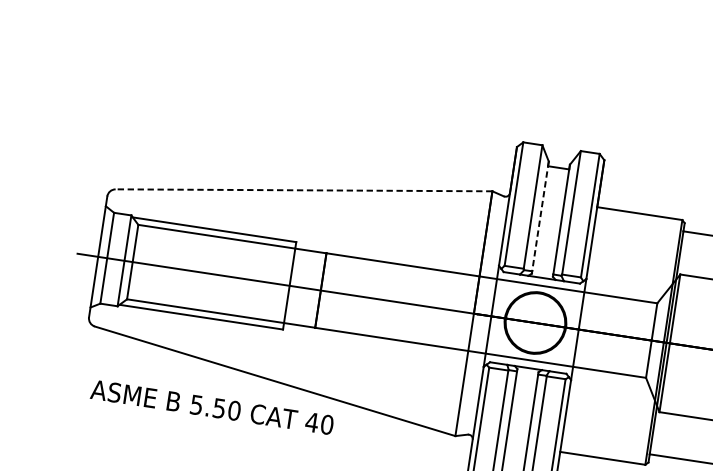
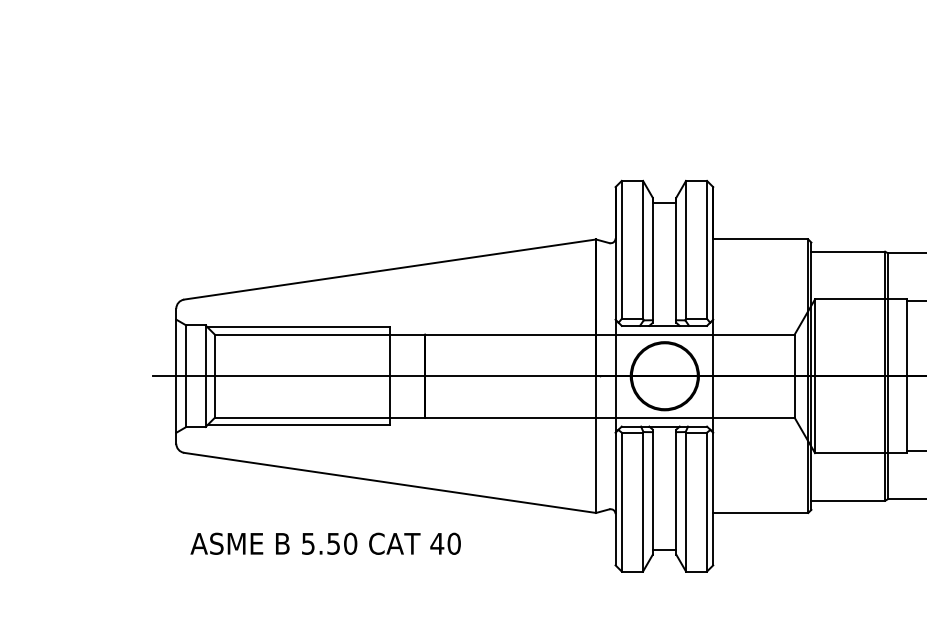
line: (303, 190) -> (389, 269), dashed -> solid
line: (540, 216) -> (652, 259), dashed -> solid
text: (212, 407) -> (325, 543), moved

